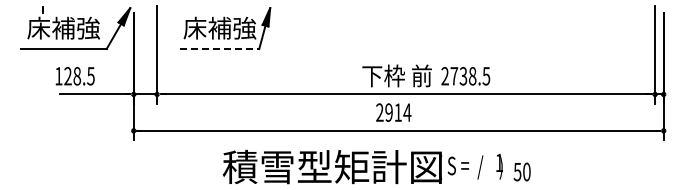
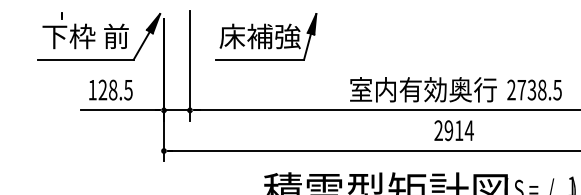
text: (63, 27) -> (85, 35), 床補強 -> 下枠 前
line: (220, 49) -> (260, 60), dashed -> solid
text: (366, 75) -> (423, 89), 下枠 前 -> 室内有効奥行
text: (74, 76) -> (110, 90), moved

